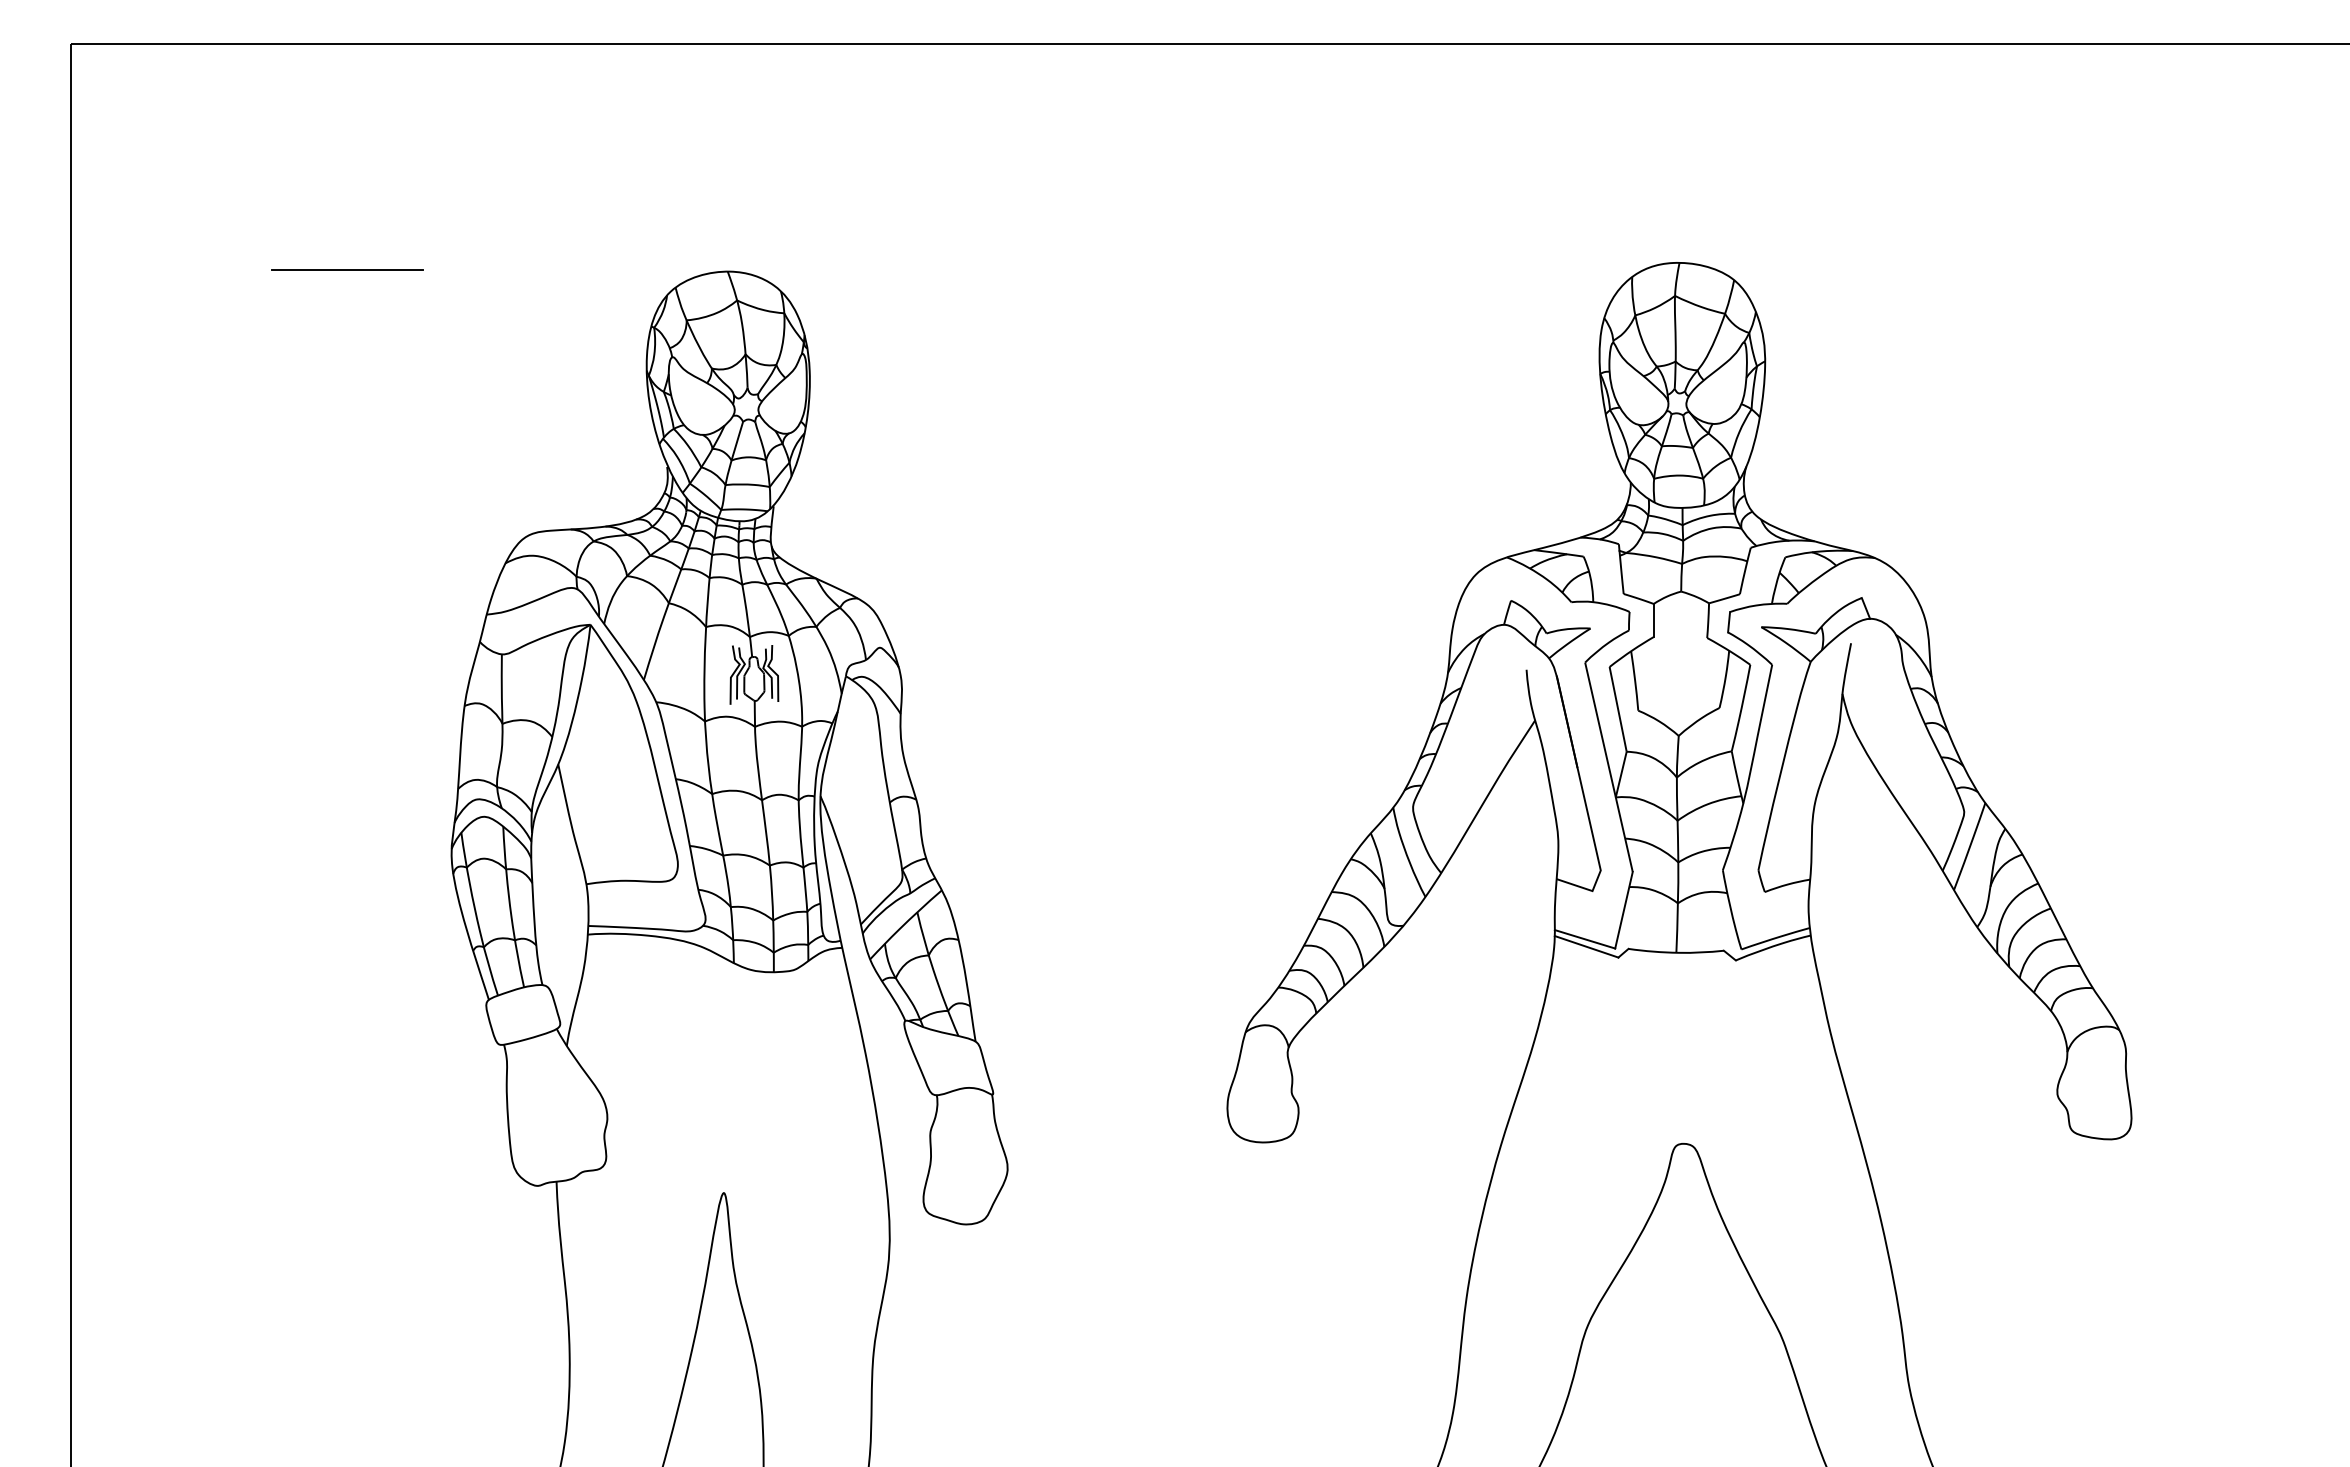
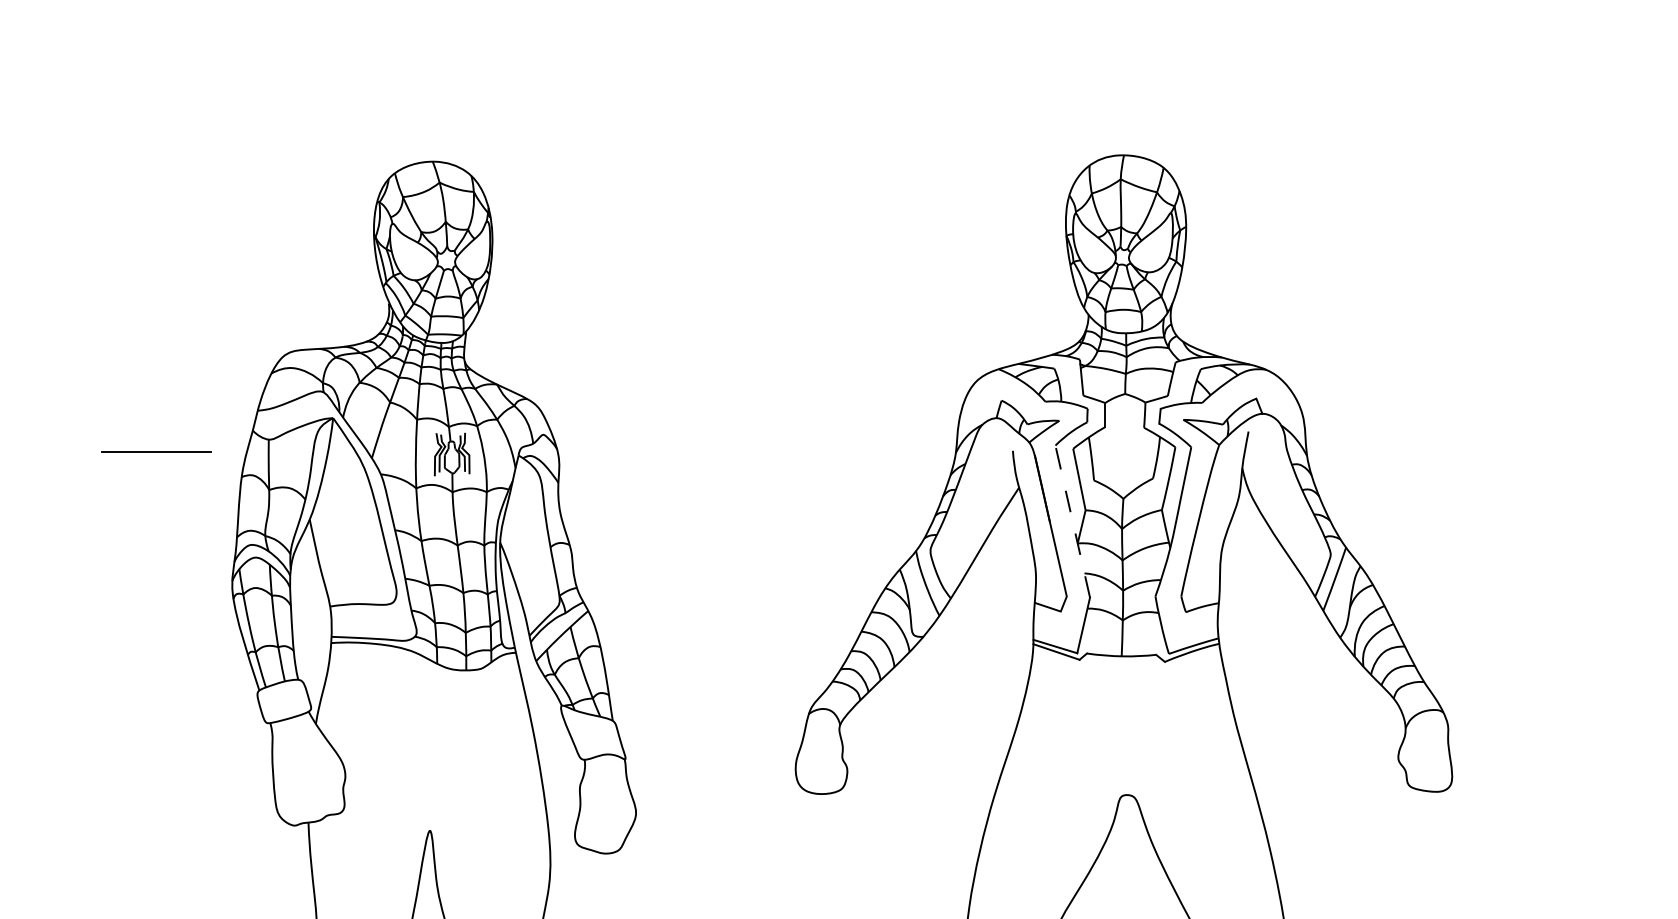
line: (347, 269) -> (156, 451), moved
line: (1608, 766) -> (1072, 521), solid -> dashed

